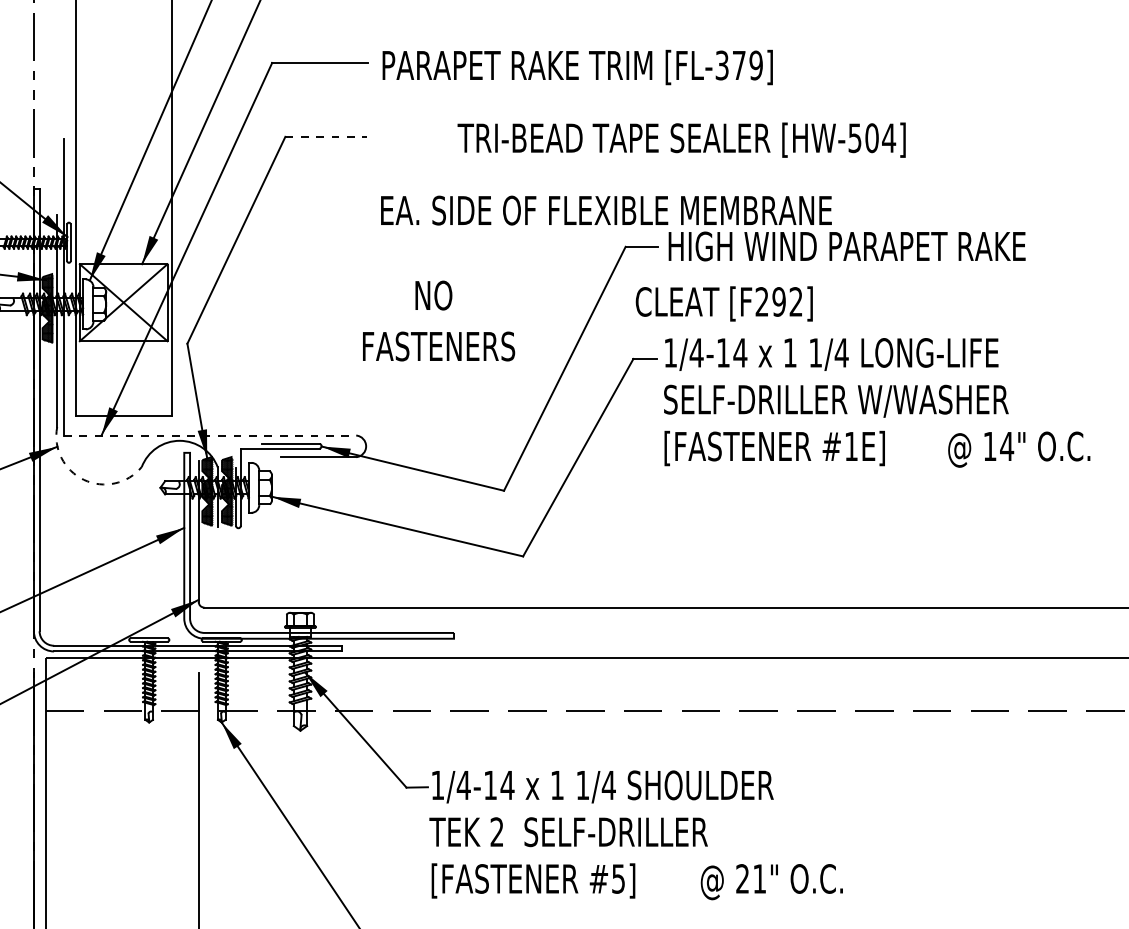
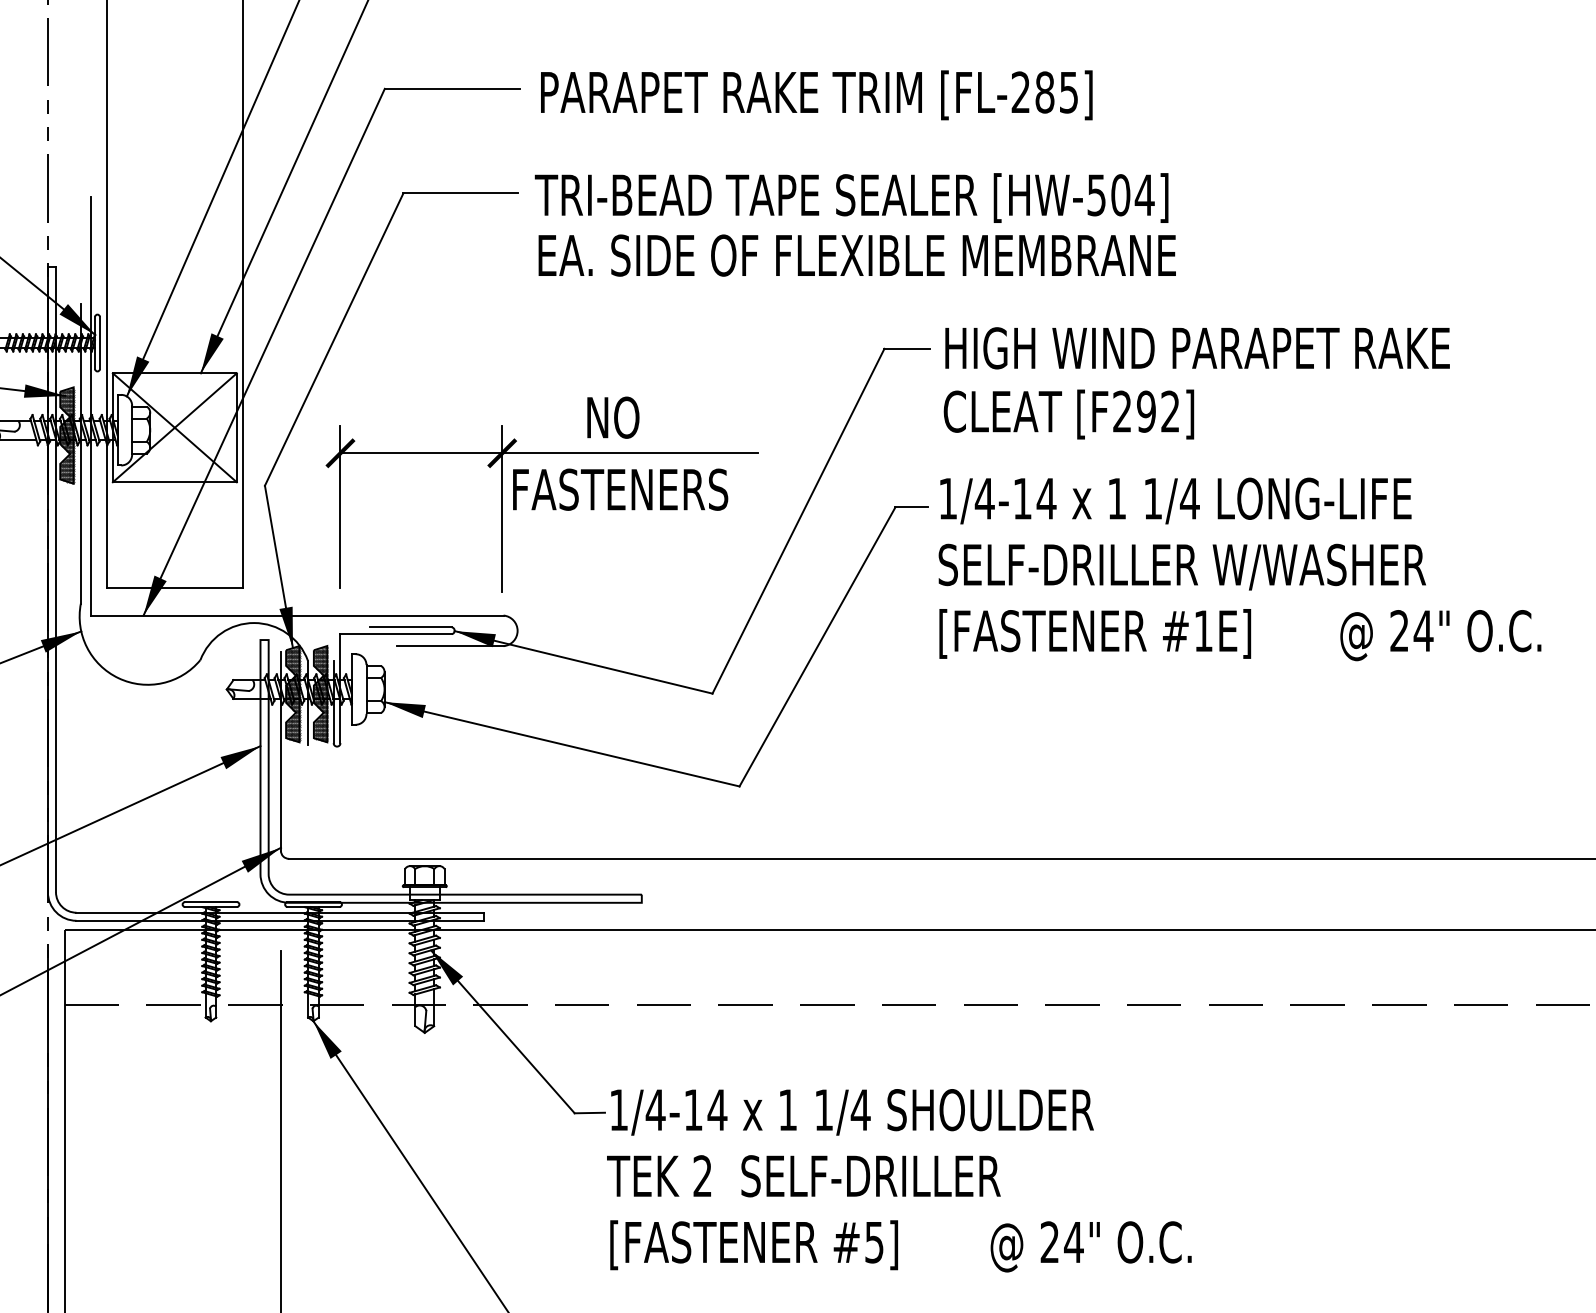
text: (738, 65) -> (1044, 92), [FL-379] -> [FL-285]
line: (326, 136) -> (461, 193), dashed -> solid
text: (681, 139) -> (851, 197), moved
text: (605, 210) -> (856, 255), moved
text: (724, 303) -> (1068, 414), moved
part: (355, 359) -> (502, 508), added
line: (210, 435) -> (297, 615), dashed -> solid
text: (990, 446) -> (1399, 630), 14" -> 24"
arc: (83, 480) -> (118, 678), dashed -> solid
text: (759, 879) -> (1073, 1242), 21" -> 24"

